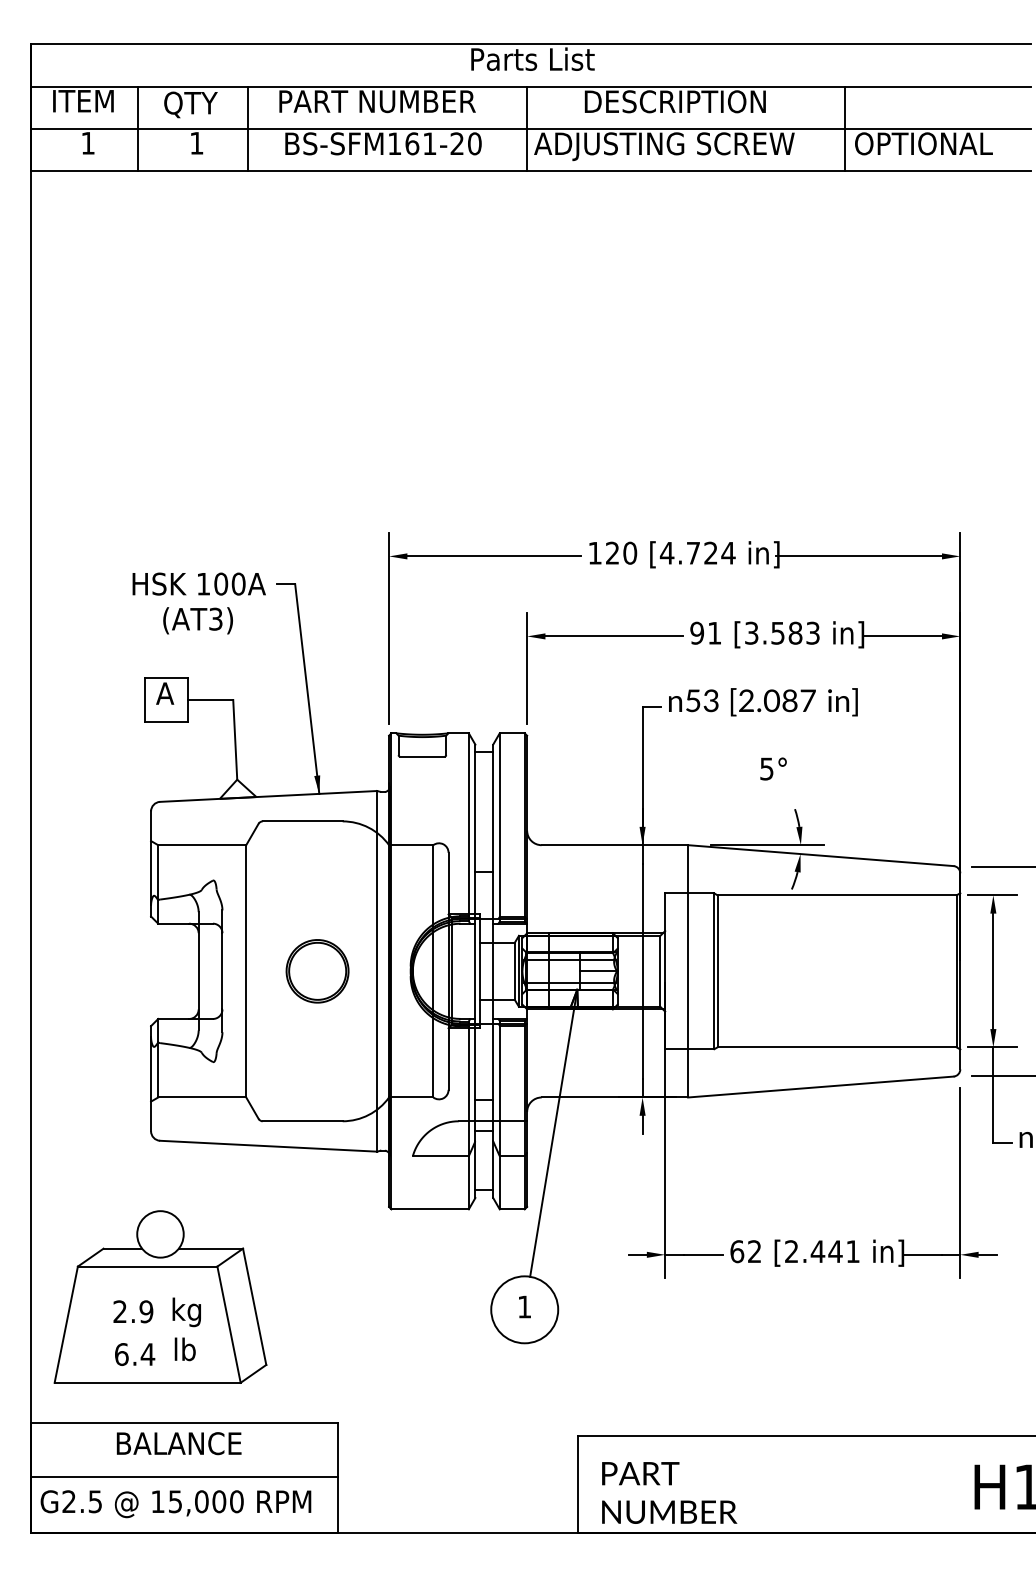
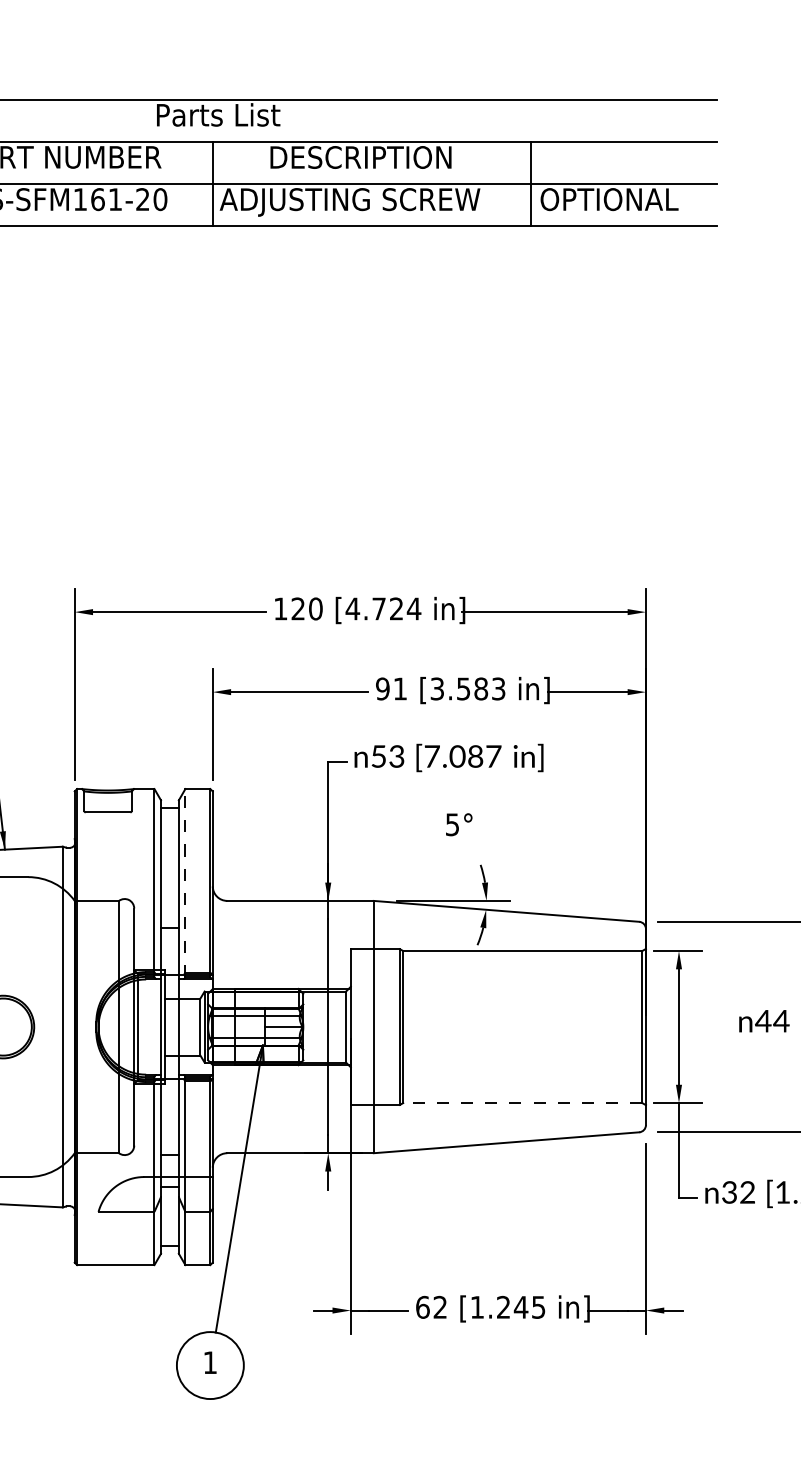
text: (746, 700) -> (432, 756), [2.087 -> [7.087
line: (499, 827) -> (185, 883), solid -> dashed
line: (837, 1047) -> (523, 1103), solid -> dashed
text: (822, 1251) -> (508, 1307), [2.441 -> [1.245

